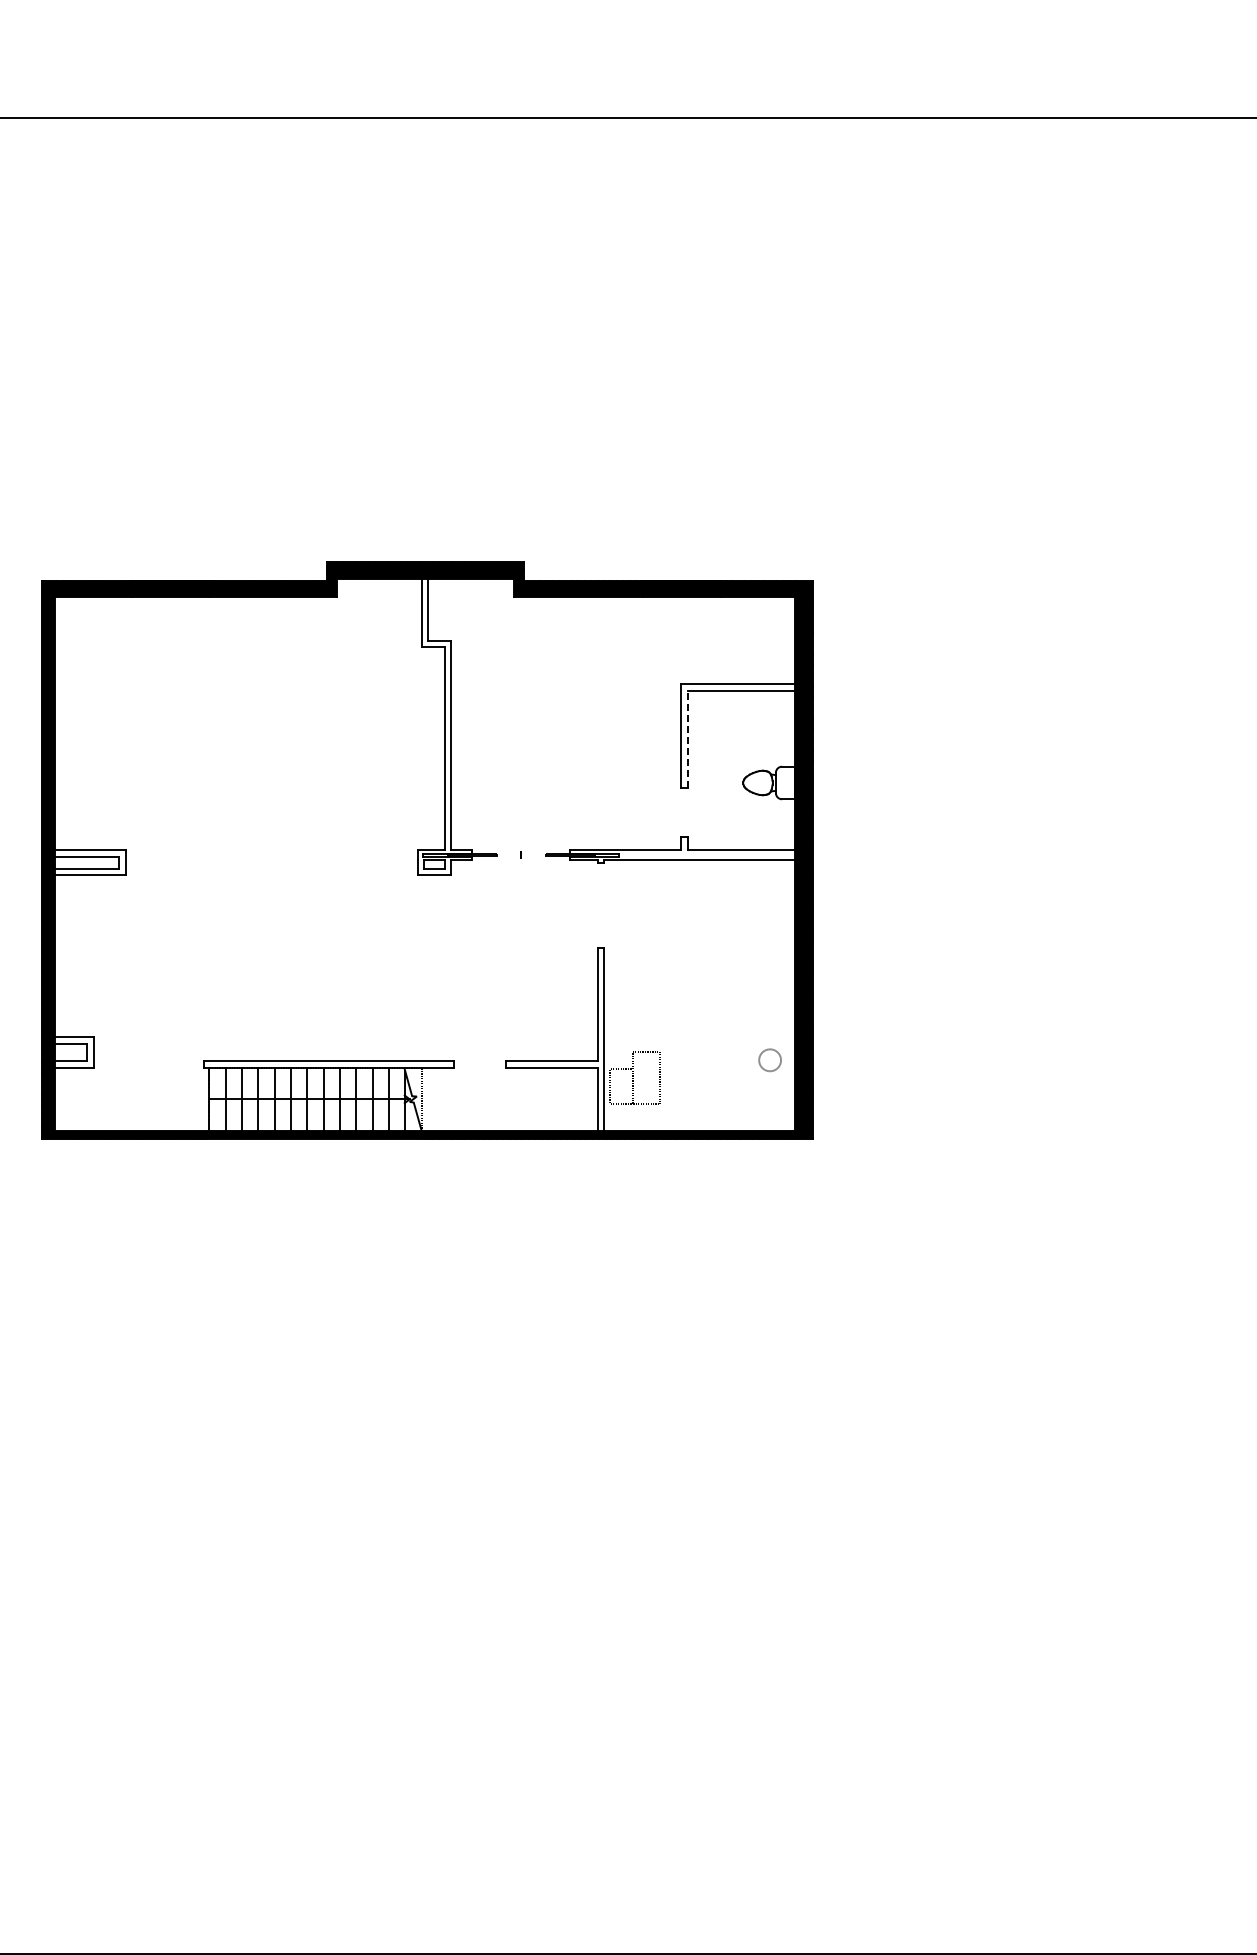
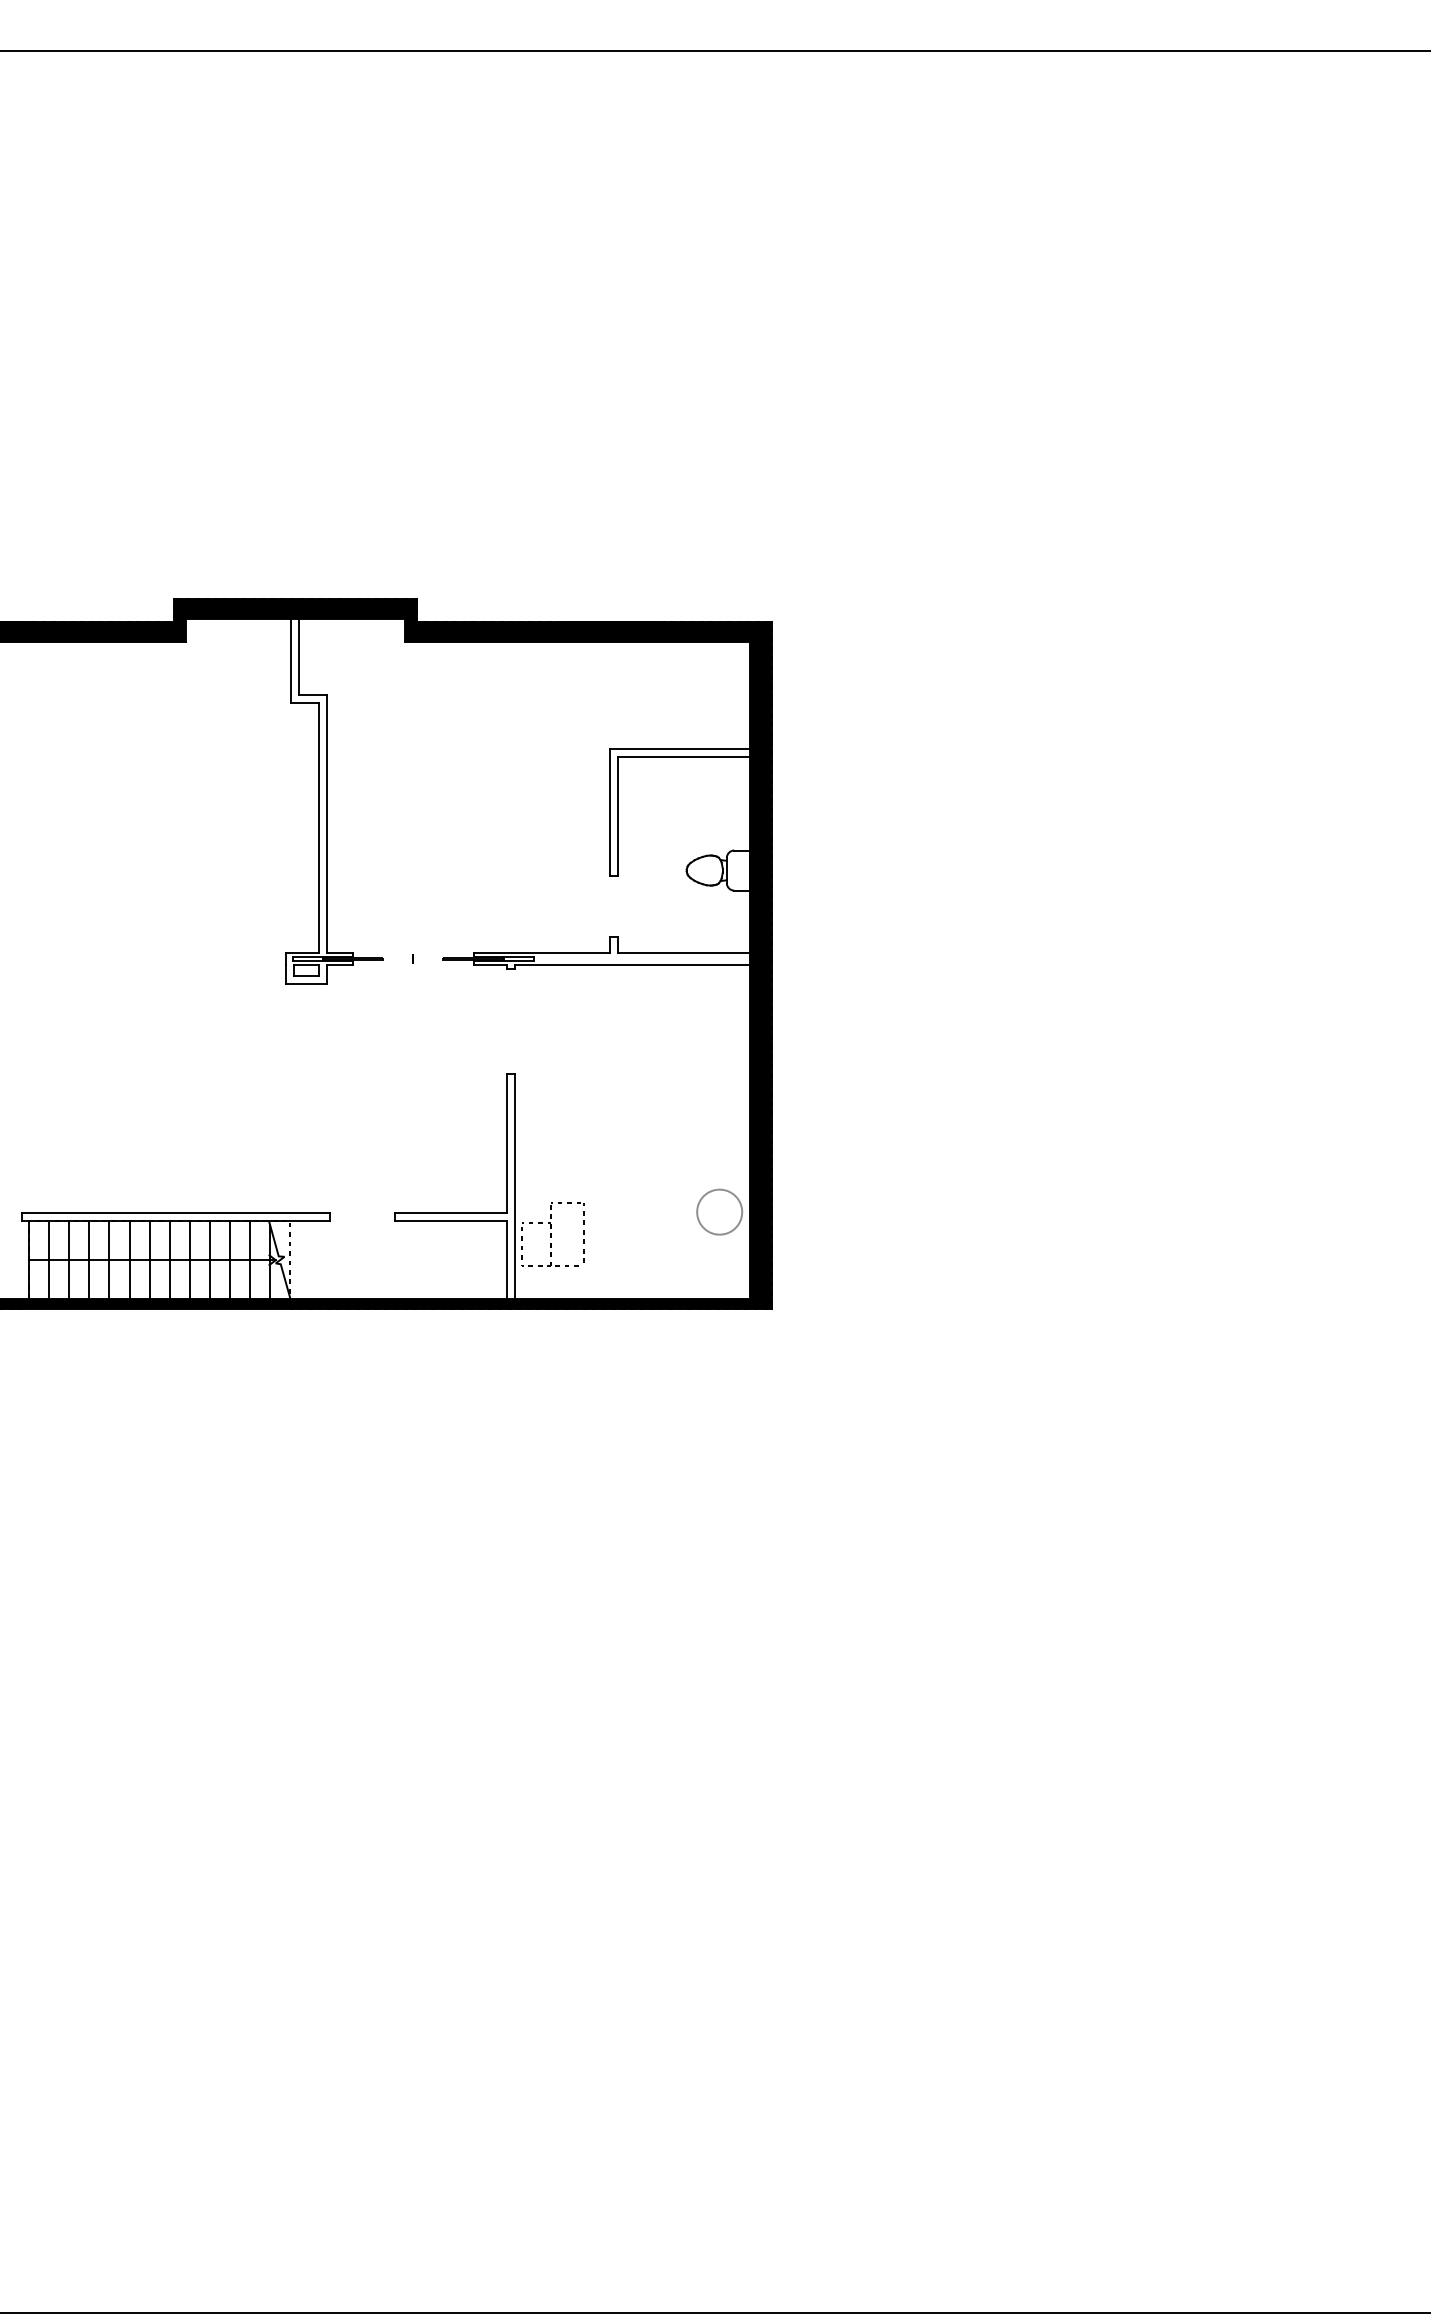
line: (687, 738) -> (617, 815), dashed -> solid
circle: (769, 1060) -> (718, 1212), size x1.67

